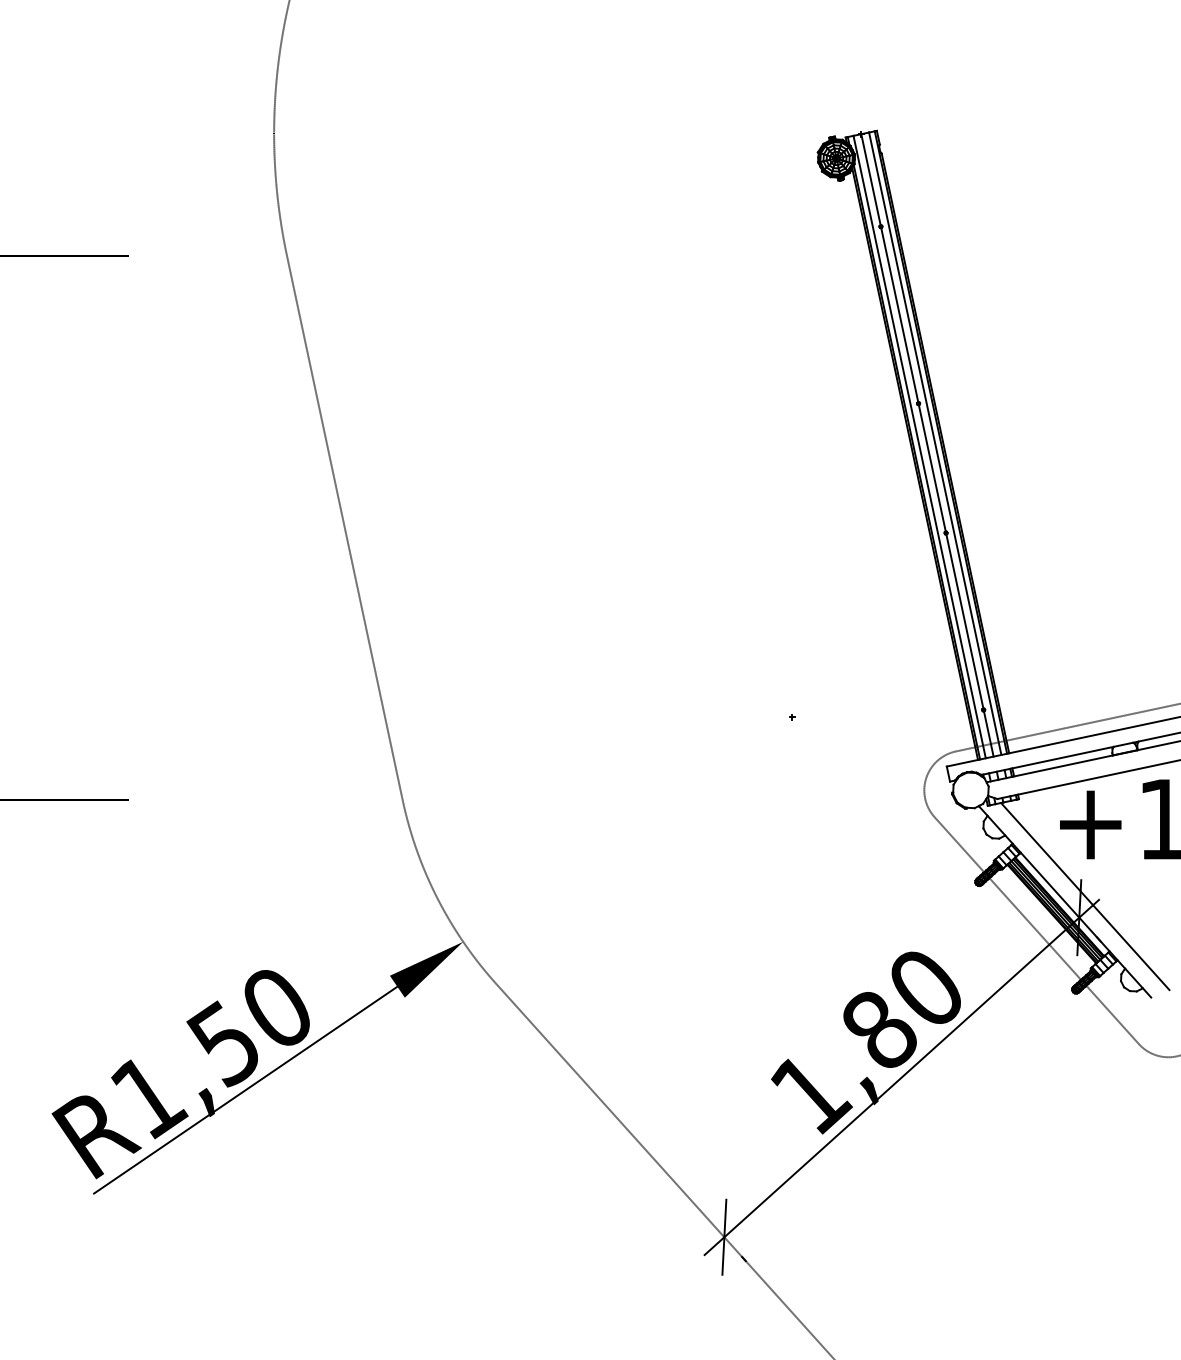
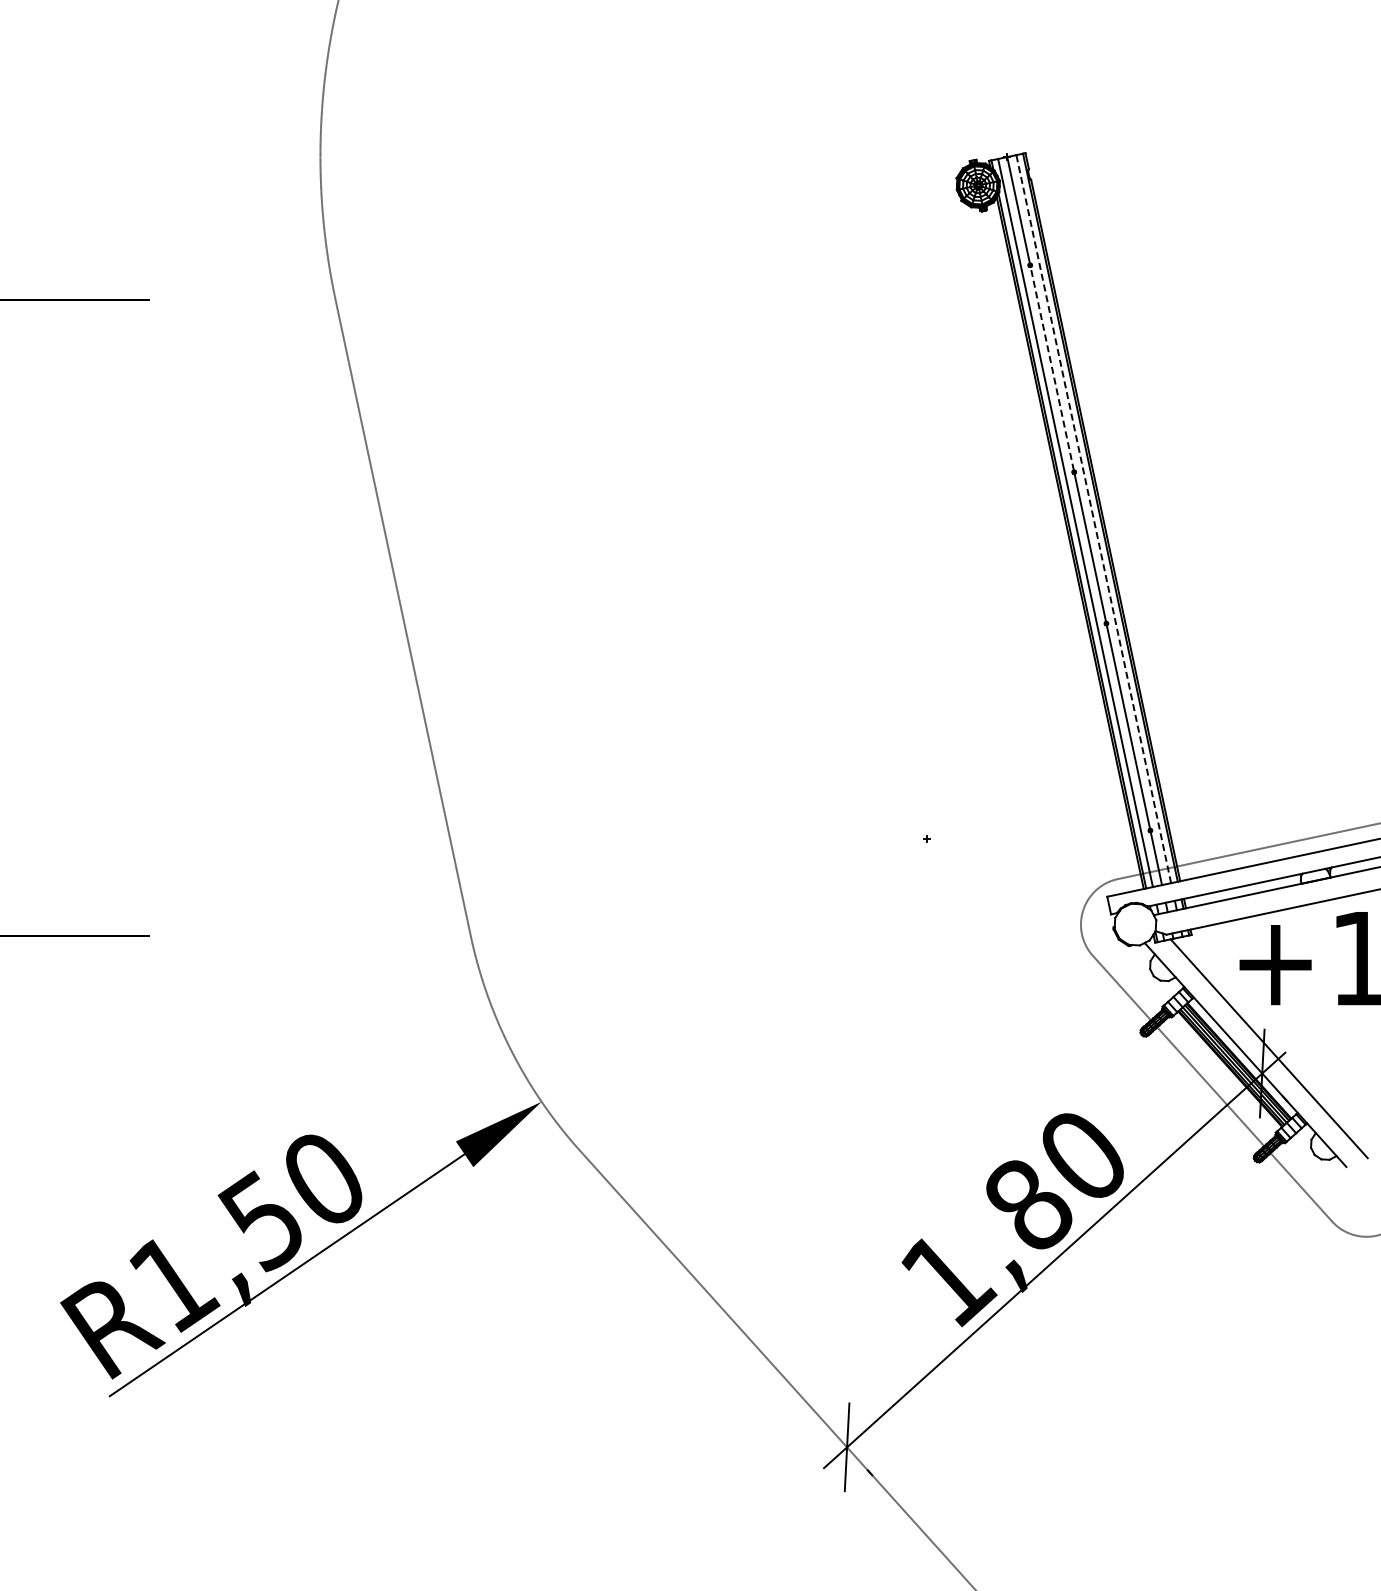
line: (899, 314) -> (1052, 368), solid -> dashed
line: (935, 443) -> (1093, 518), solid -> dashed

